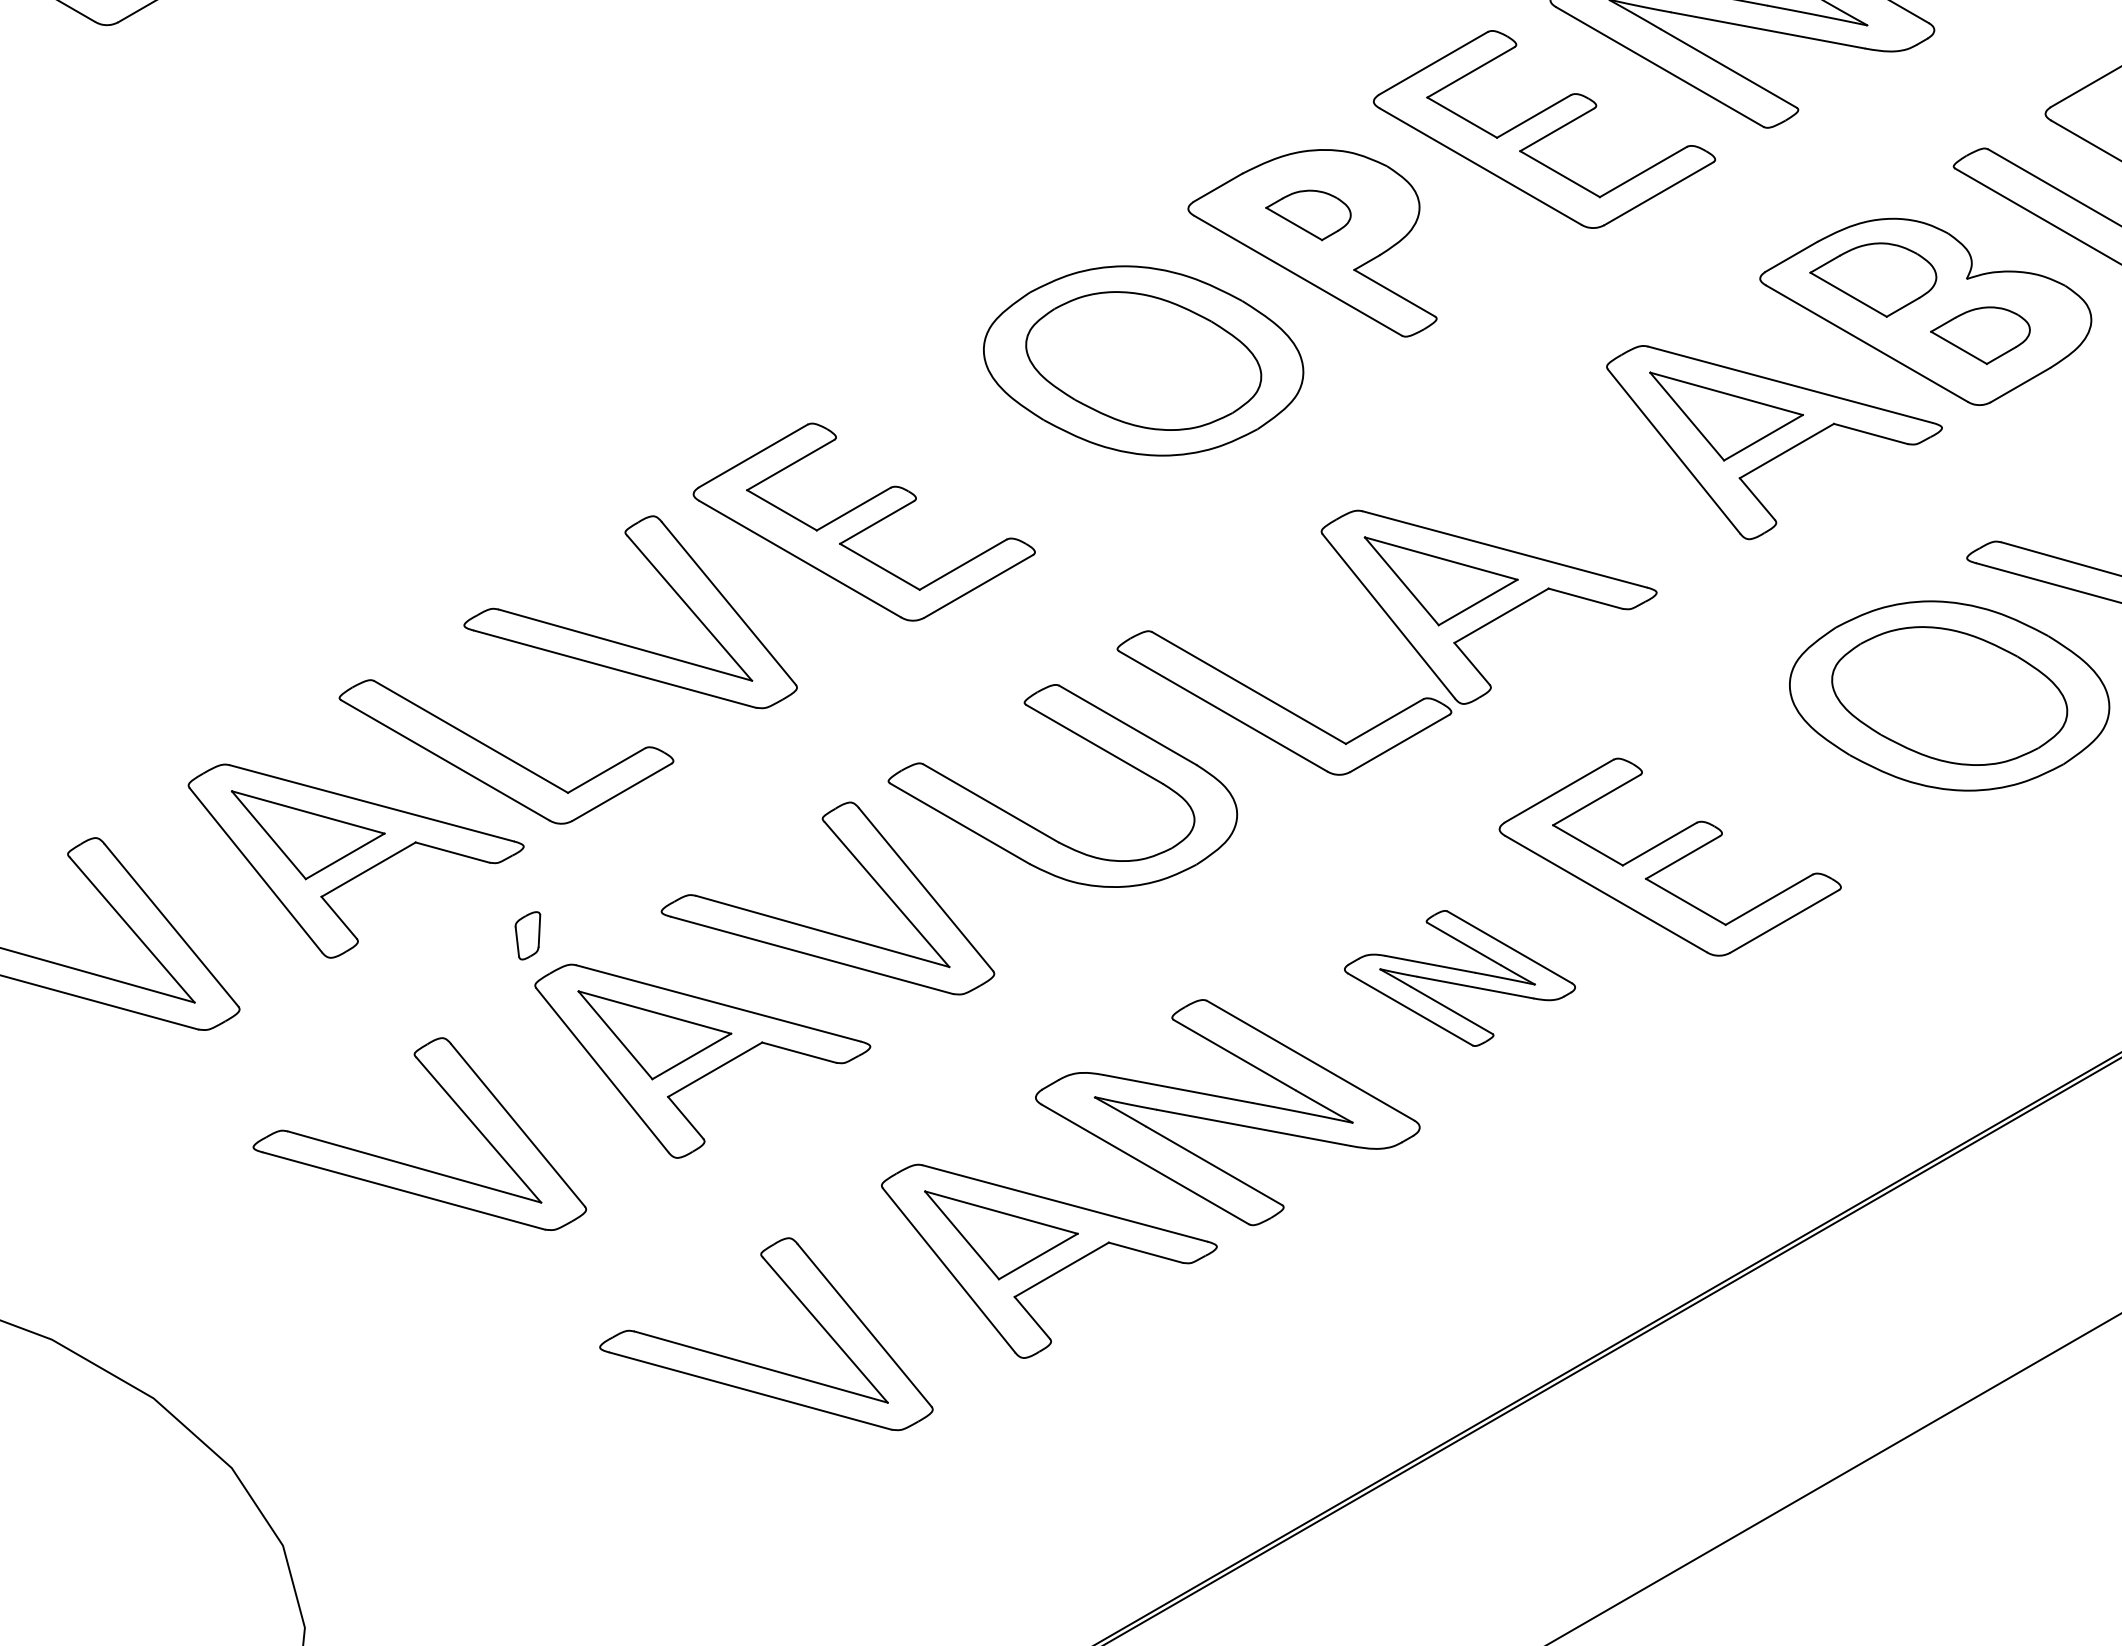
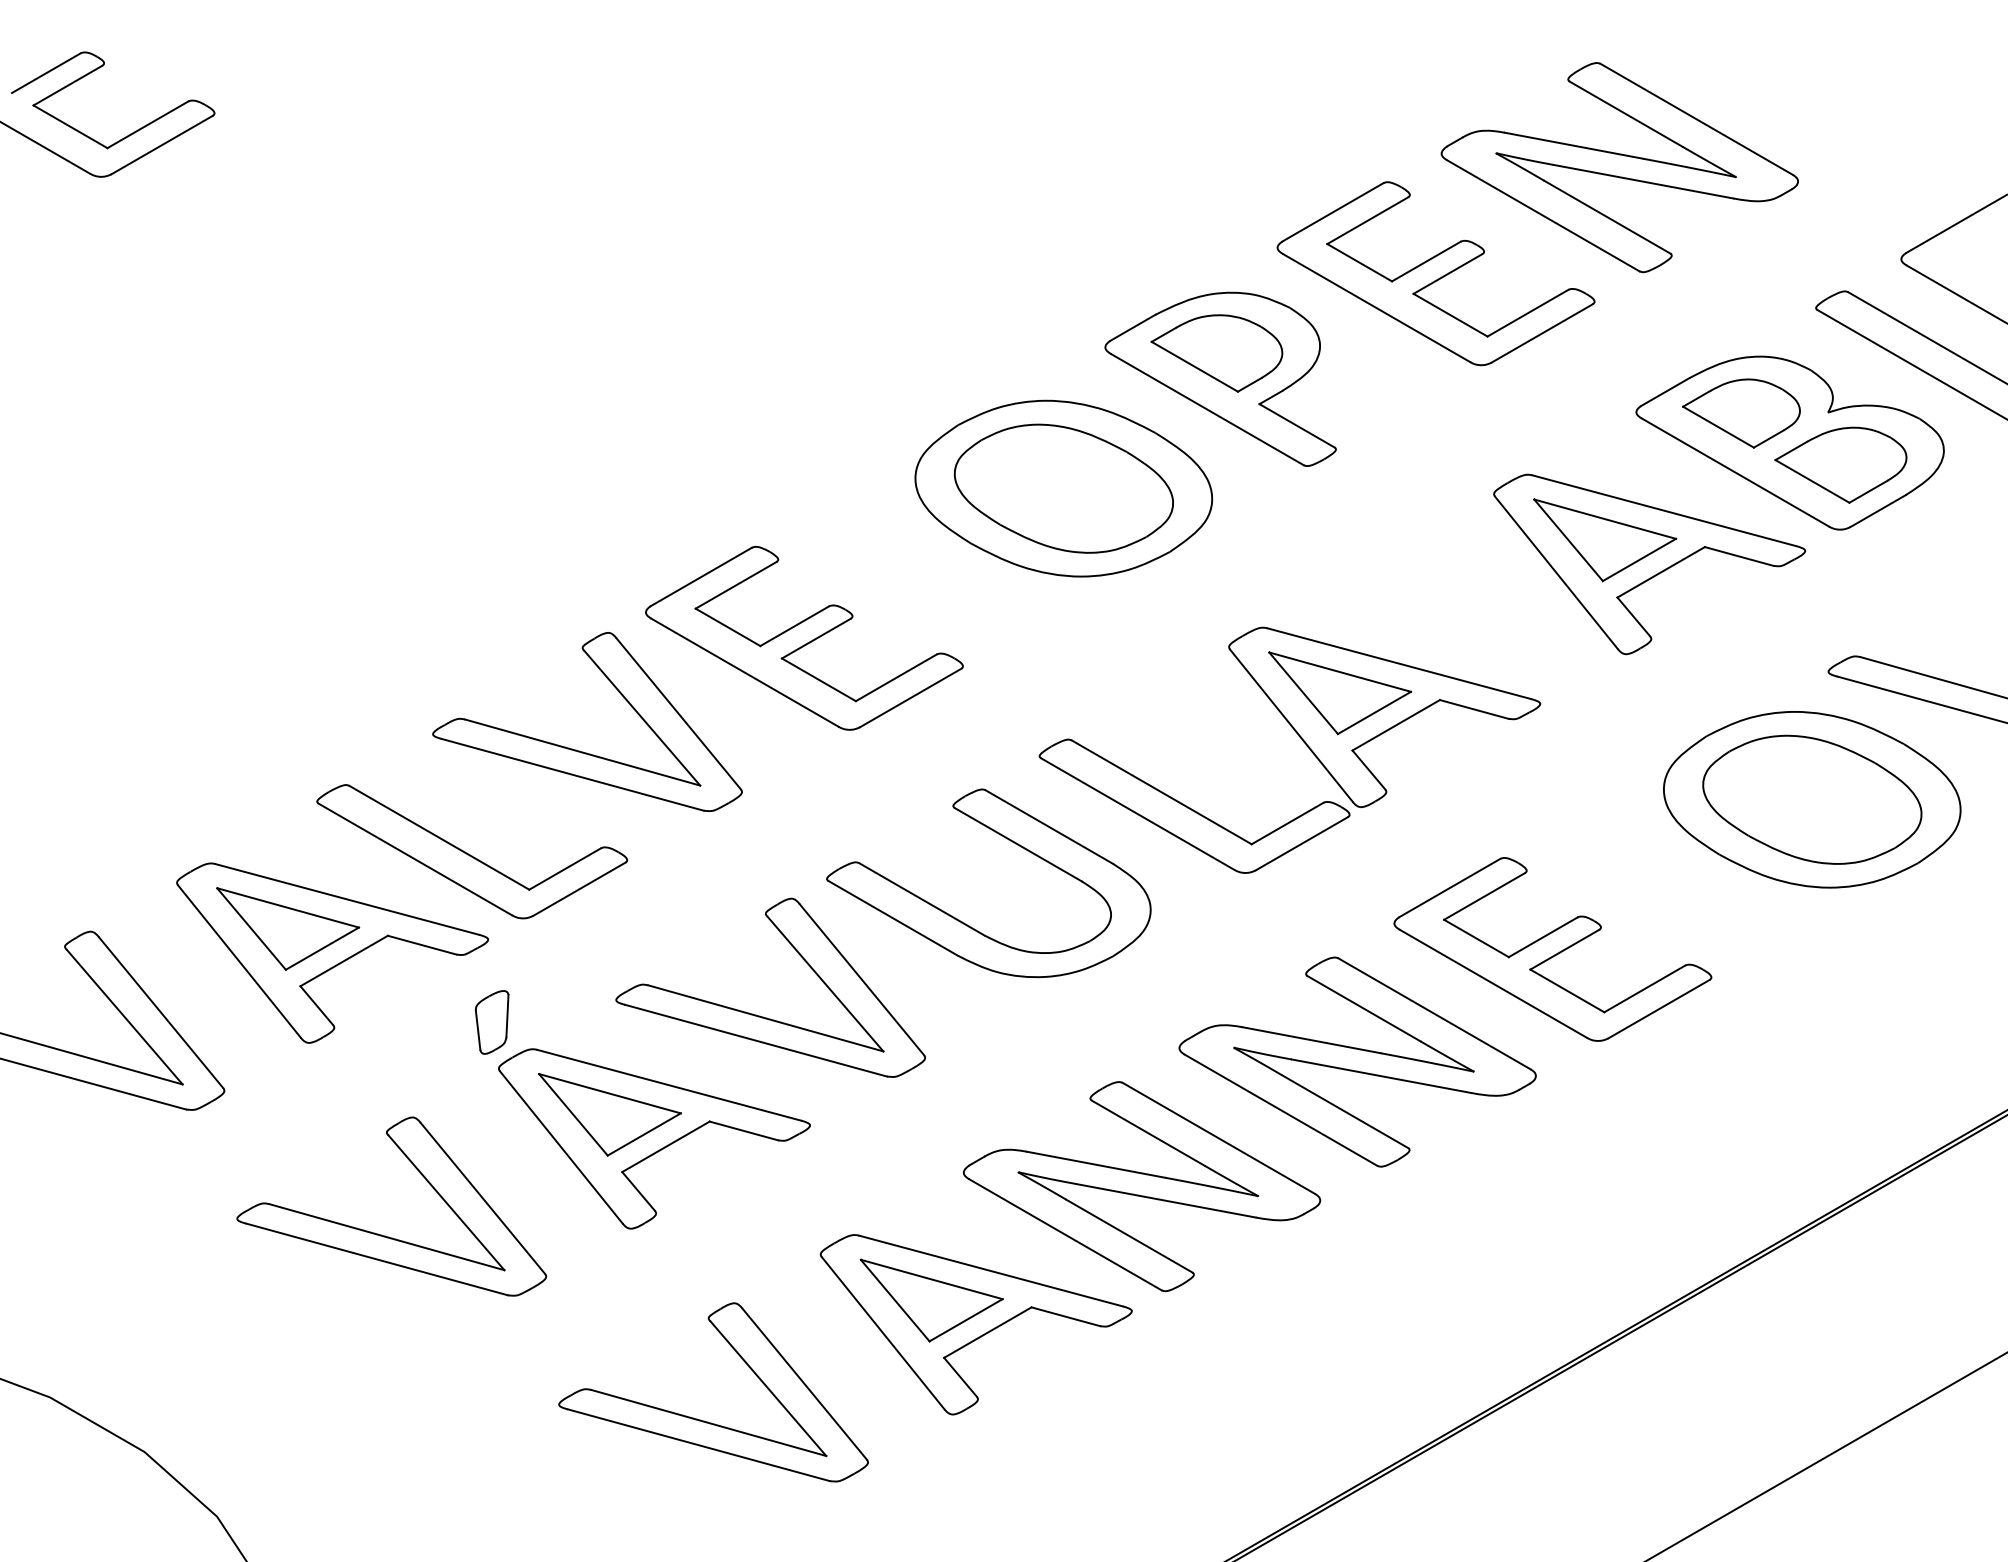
part: (1308, 215) -> (1216, 353), size x1.67
part: (1980, 334) -> (1840, 464), size x1.43
part: (527, 935) -> (491, 1022), size x1.43
part: (1459, 977) -> (1357, 1061), size x1.67

